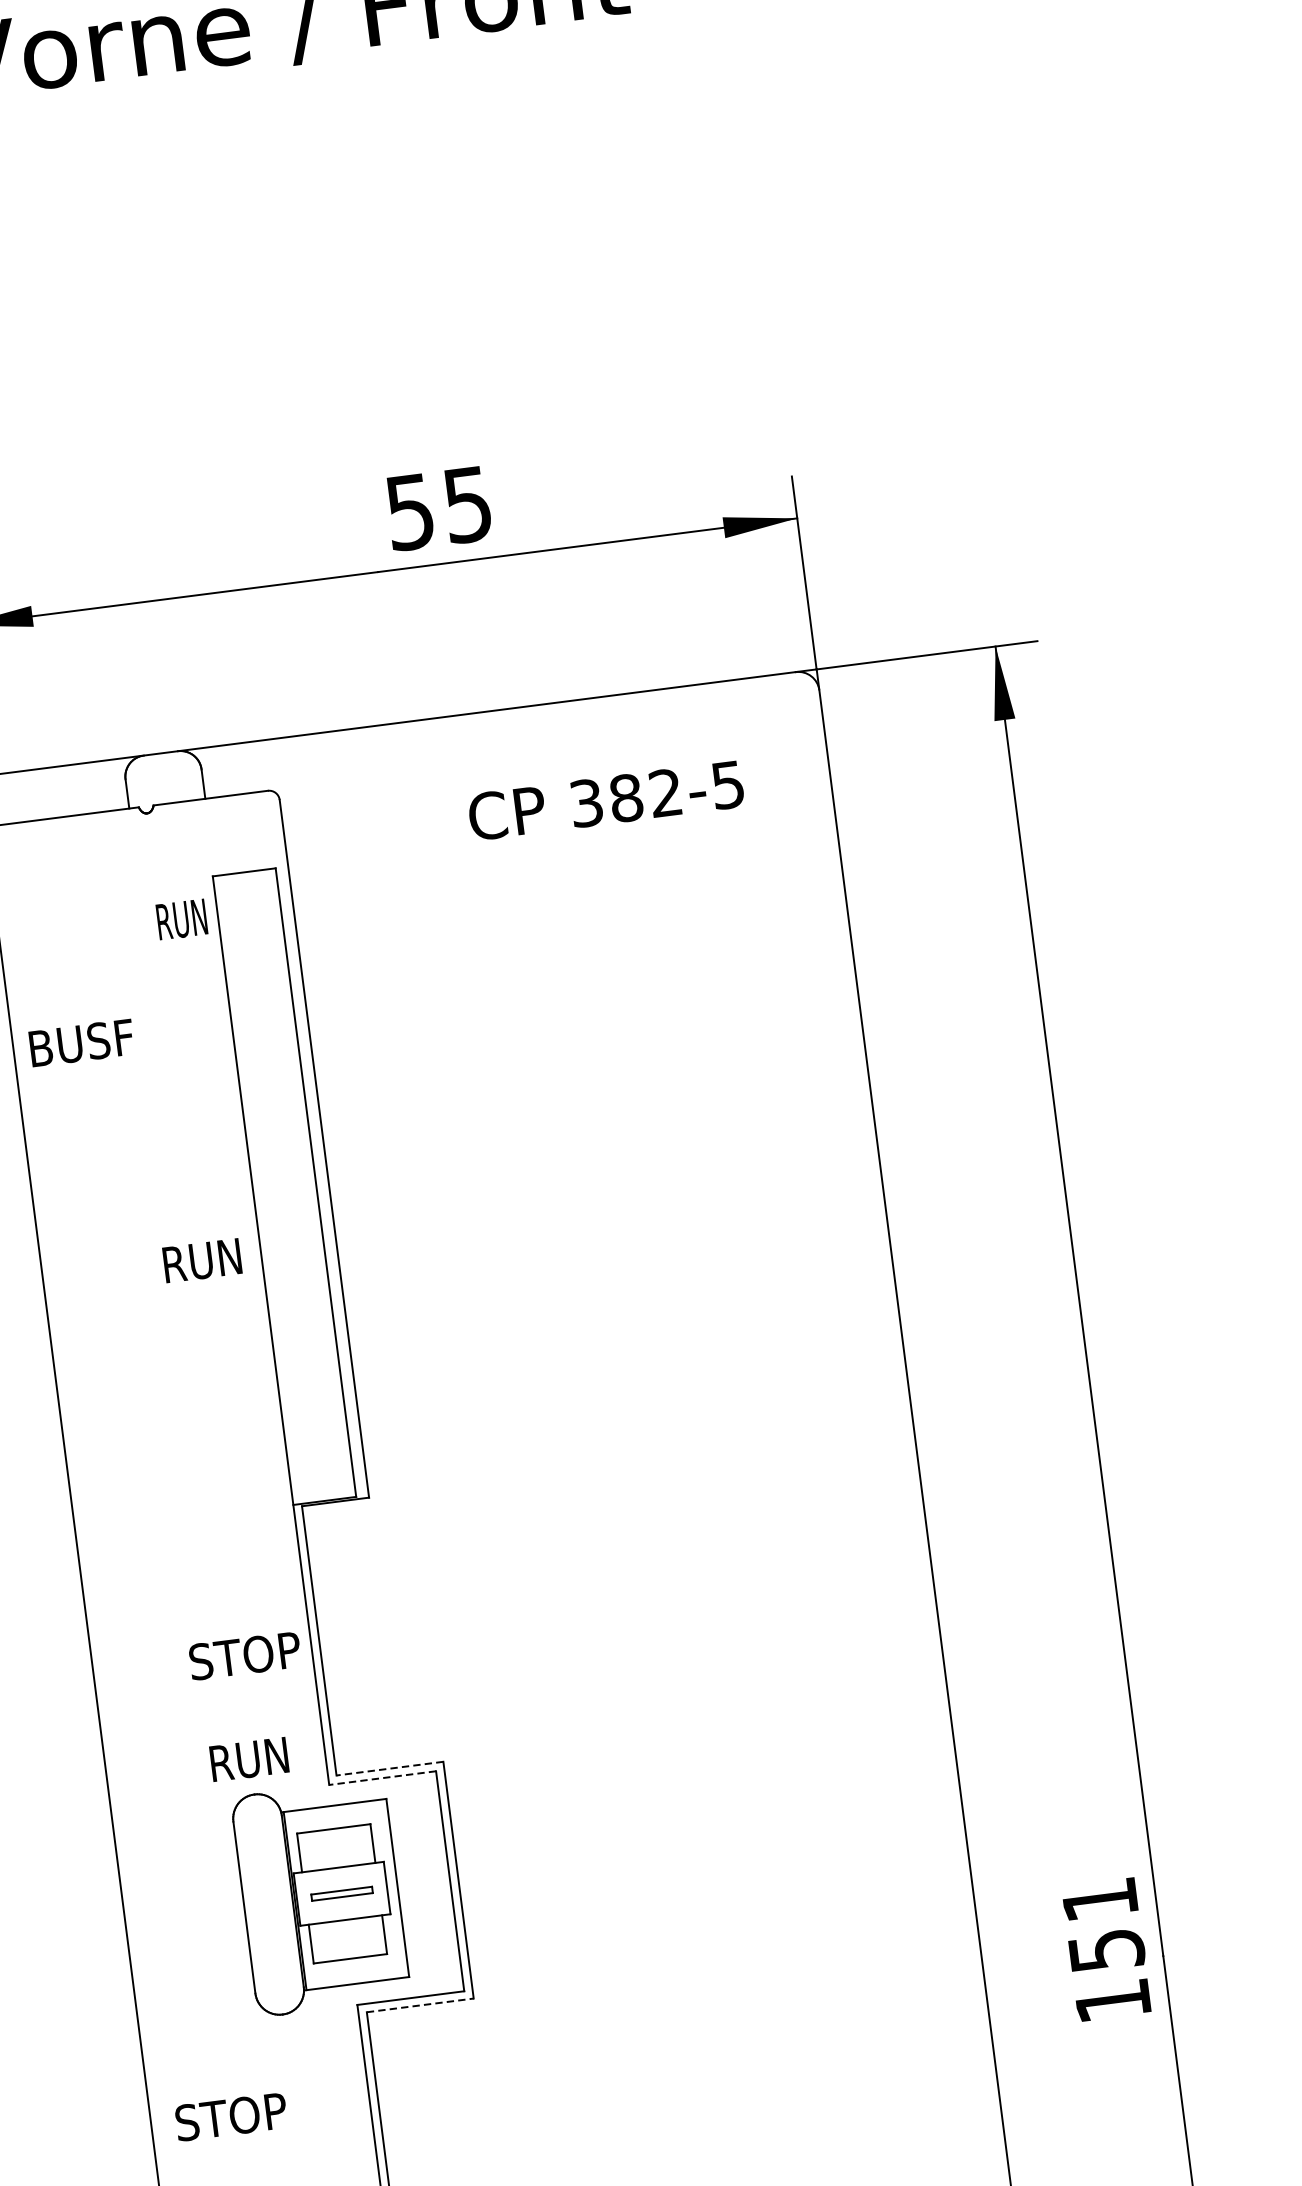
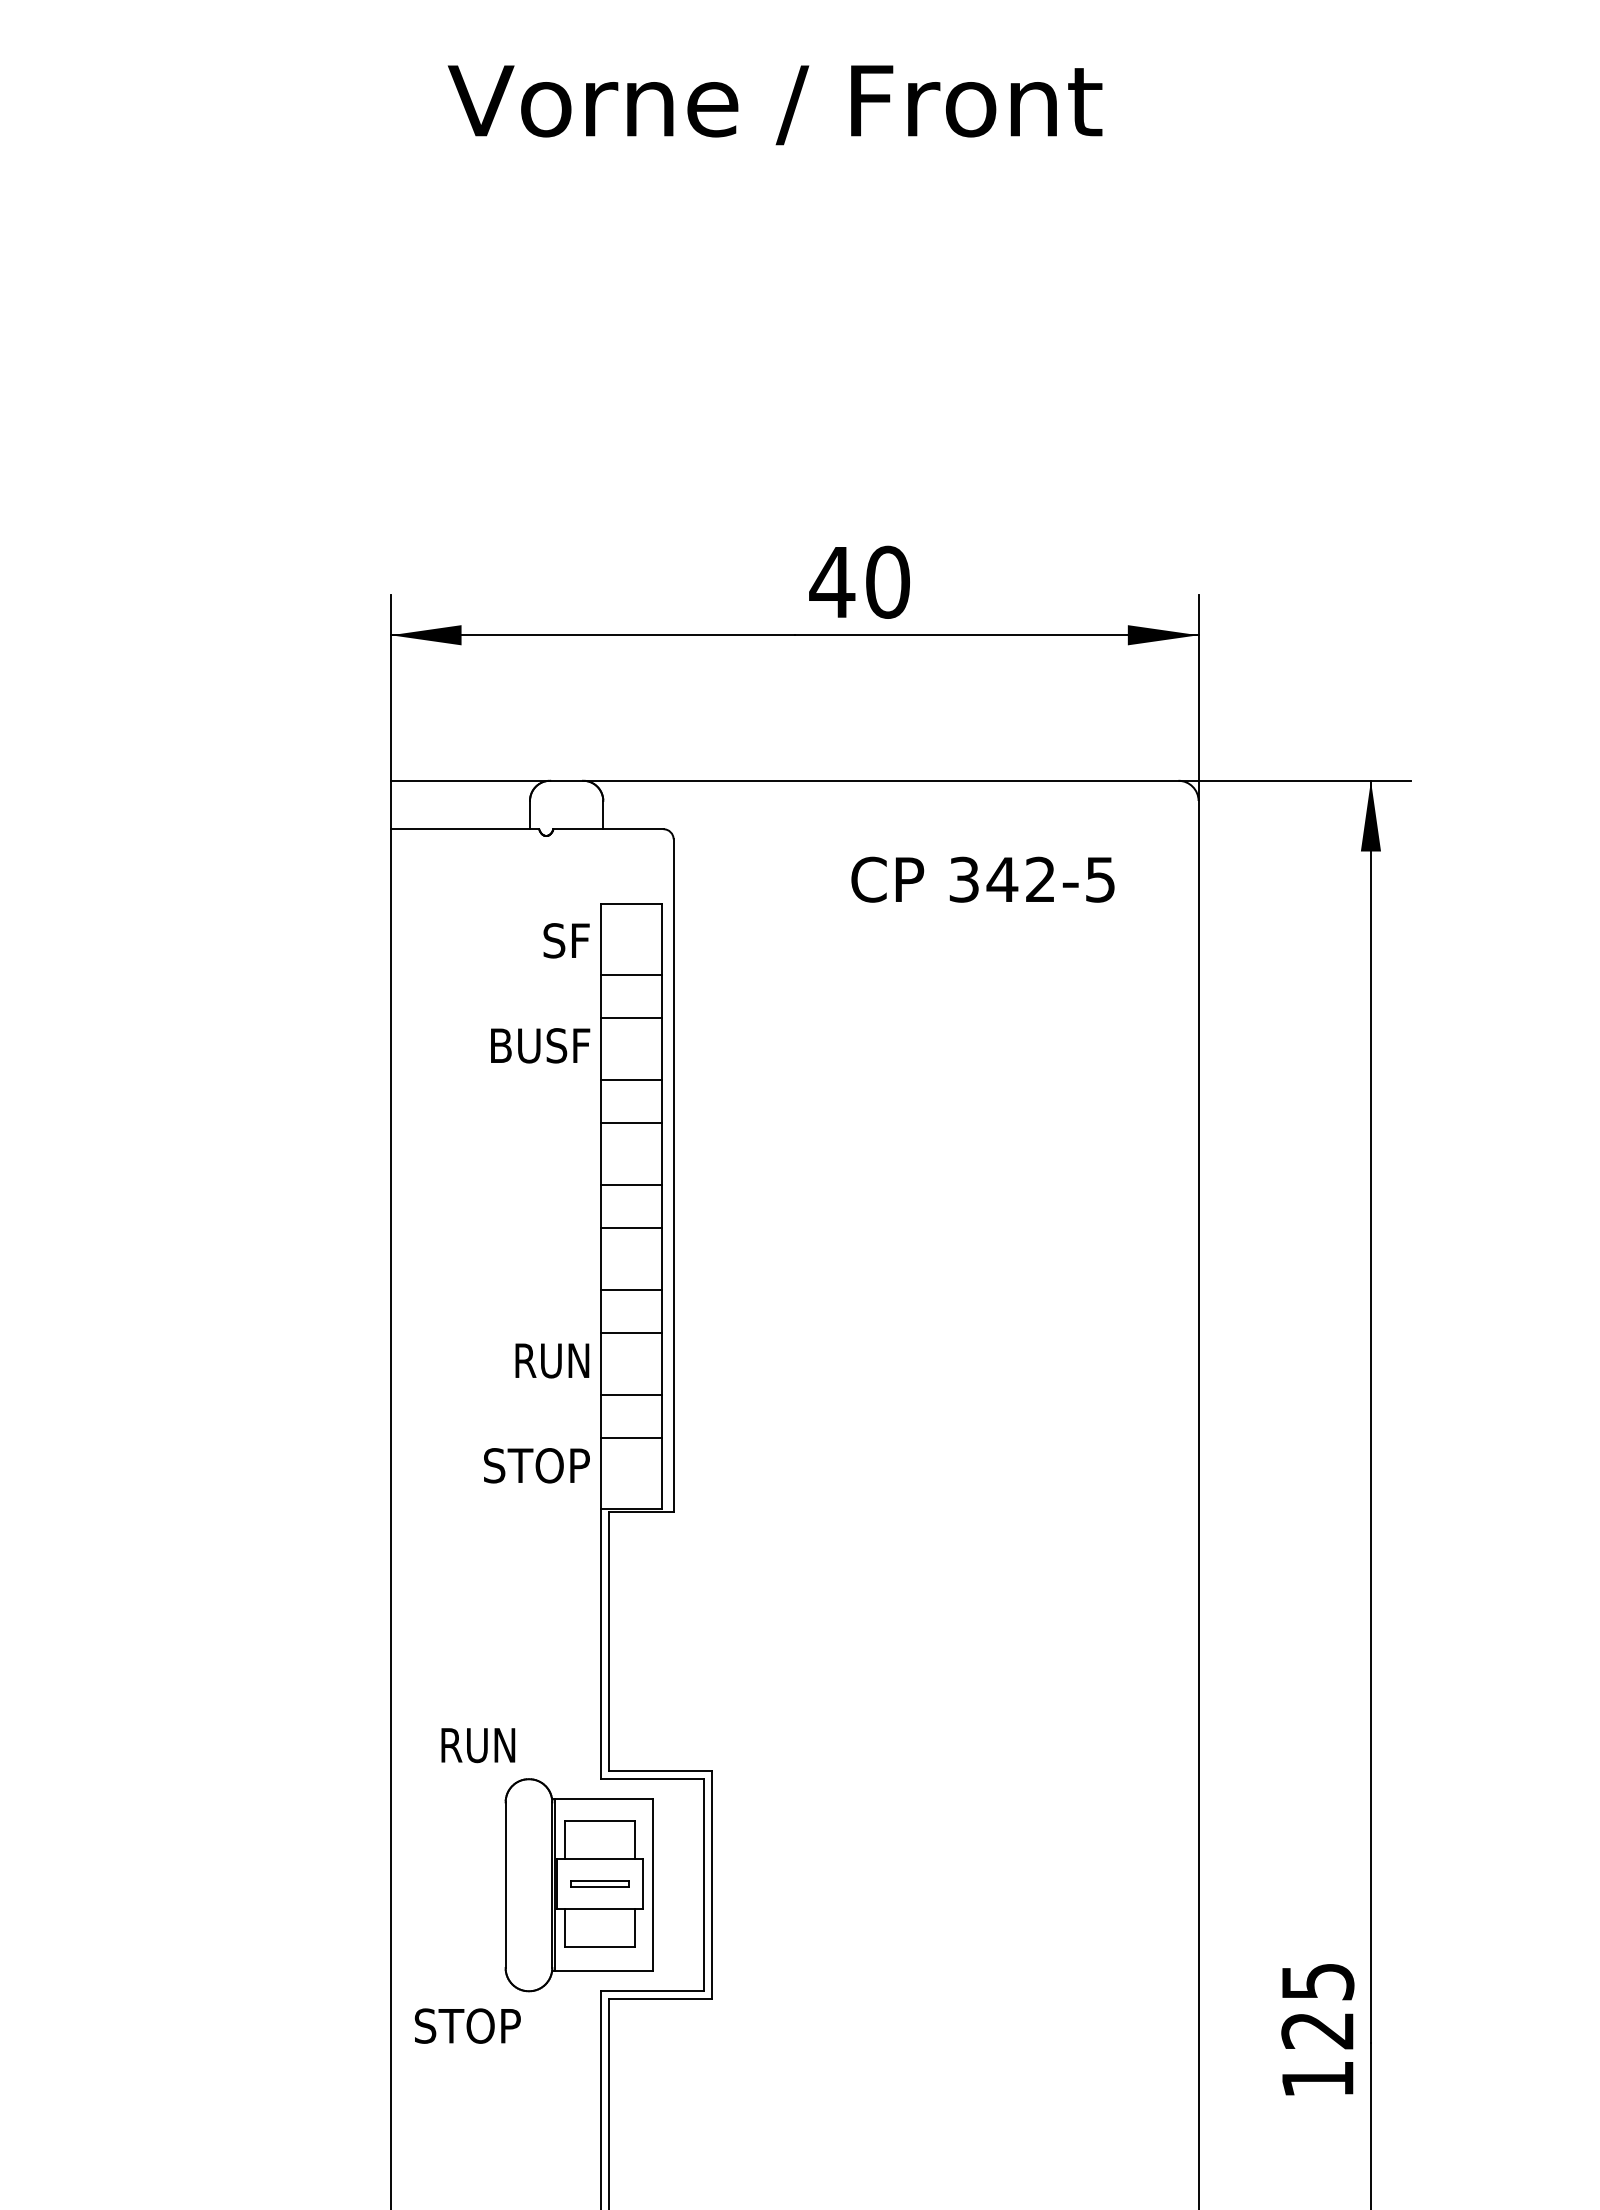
text: (438, 507) -> (859, 581), 55 -> 40
text: (626, 797) -> (1002, 879), 382-5 -> 342-5
text: (181, 919) -> (566, 940), RUN -> SF
line: (252, 945) -> (630, 974), added
line: (258, 991) -> (630, 1018), added
text: (81, 1042) -> (540, 1045), moved
line: (266, 1054) -> (630, 1079), added
line: (272, 1100) -> (630, 1123), added
line: (280, 1163) -> (630, 1184), added
line: (286, 1209) -> (630, 1228), added
text: (202, 1260) -> (552, 1360), moved
line: (294, 1272) -> (630, 1289), added
line: (300, 1318) -> (630, 1333), added
line: (308, 1381) -> (630, 1394), added
line: (314, 1427) -> (630, 1438), added
text: (244, 1655) -> (536, 1465), moved
text: (249, 1759) -> (478, 1745), moved
line: (389, 1769) -> (660, 1771), dashed -> solid
line: (381, 1778) -> (651, 1779), dashed -> solid
text: (1103, 1925) -> (1317, 2006), 151 -> 125
line: (421, 2005) -> (661, 1999), dashed -> solid
text: (230, 2116) -> (467, 2025), moved

